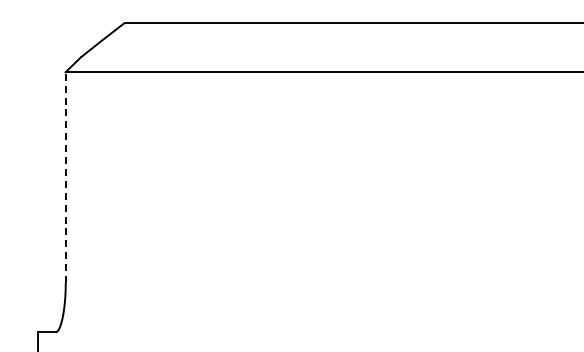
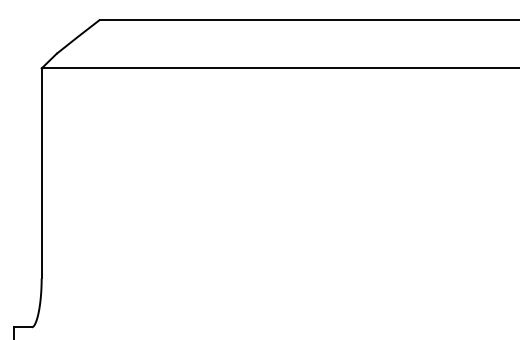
line: (65, 177) -> (41, 173), dashed -> solid

